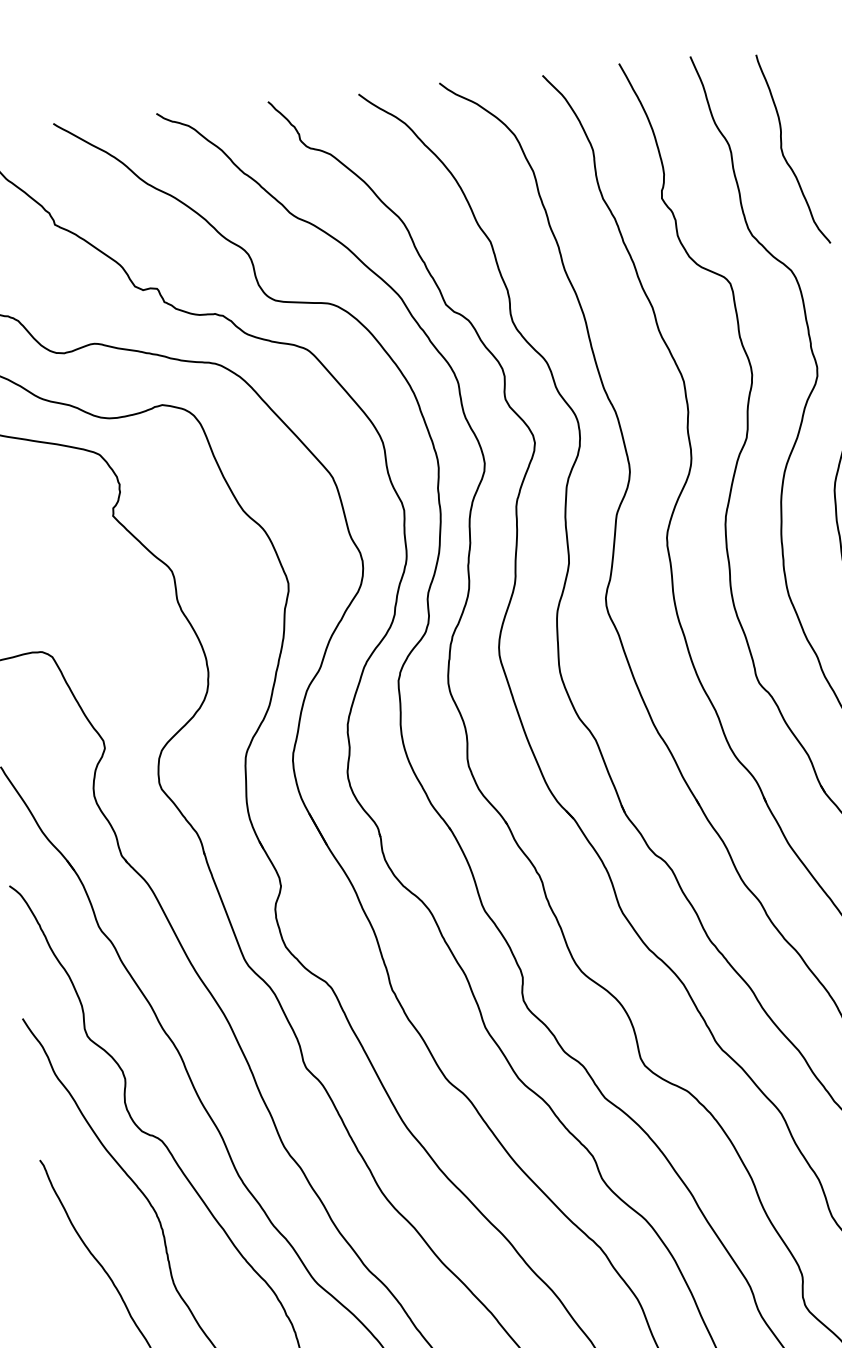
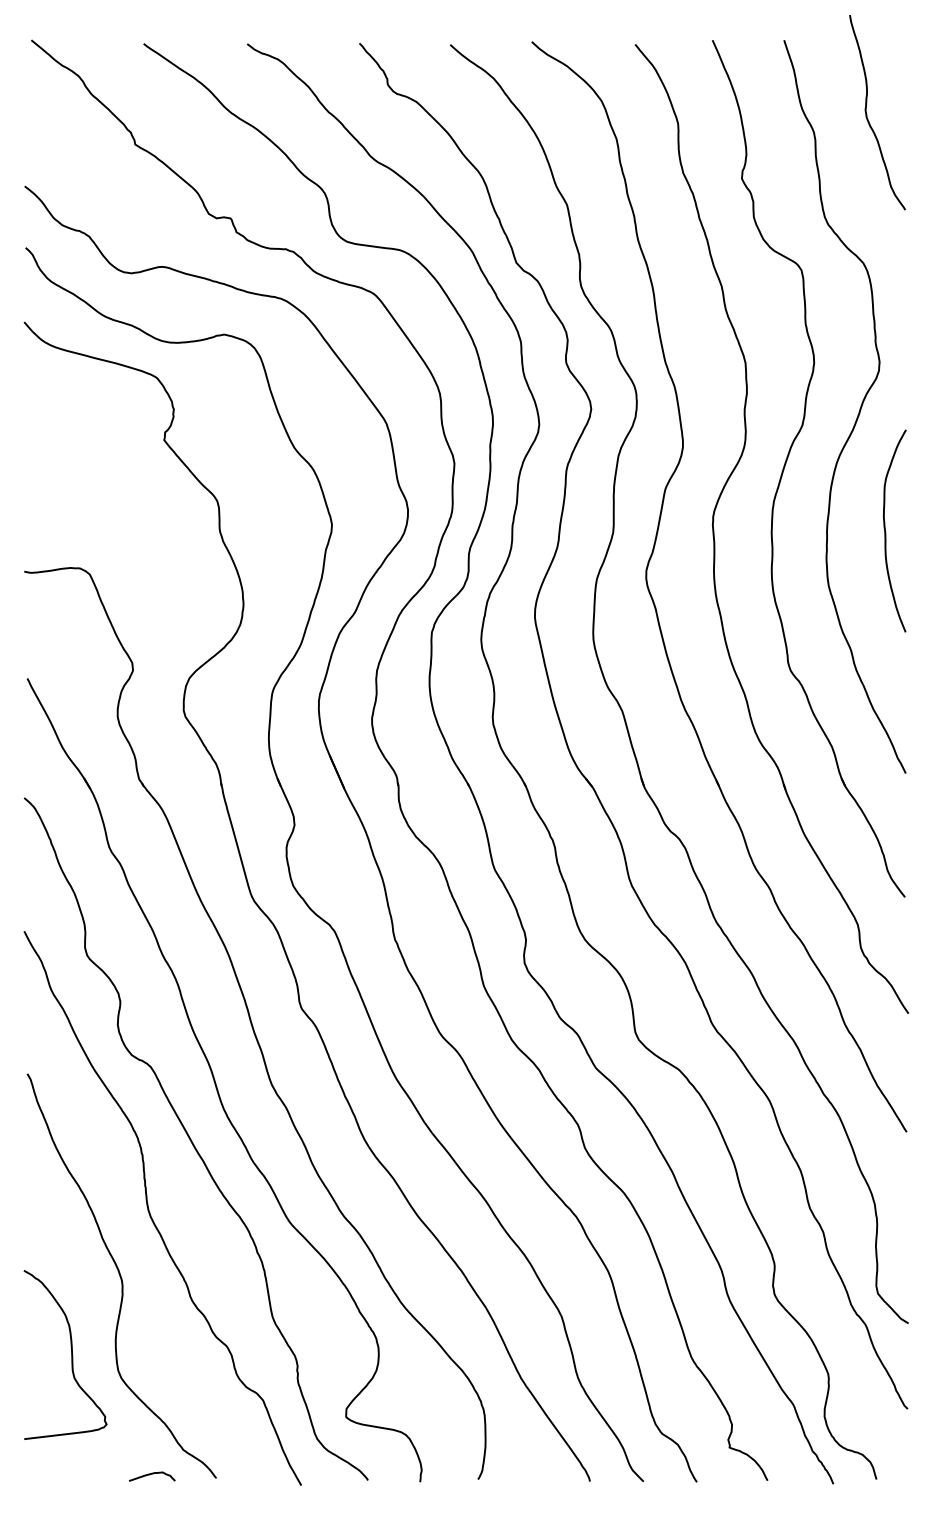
curve: (783, 152) -> (867, 114), moved

